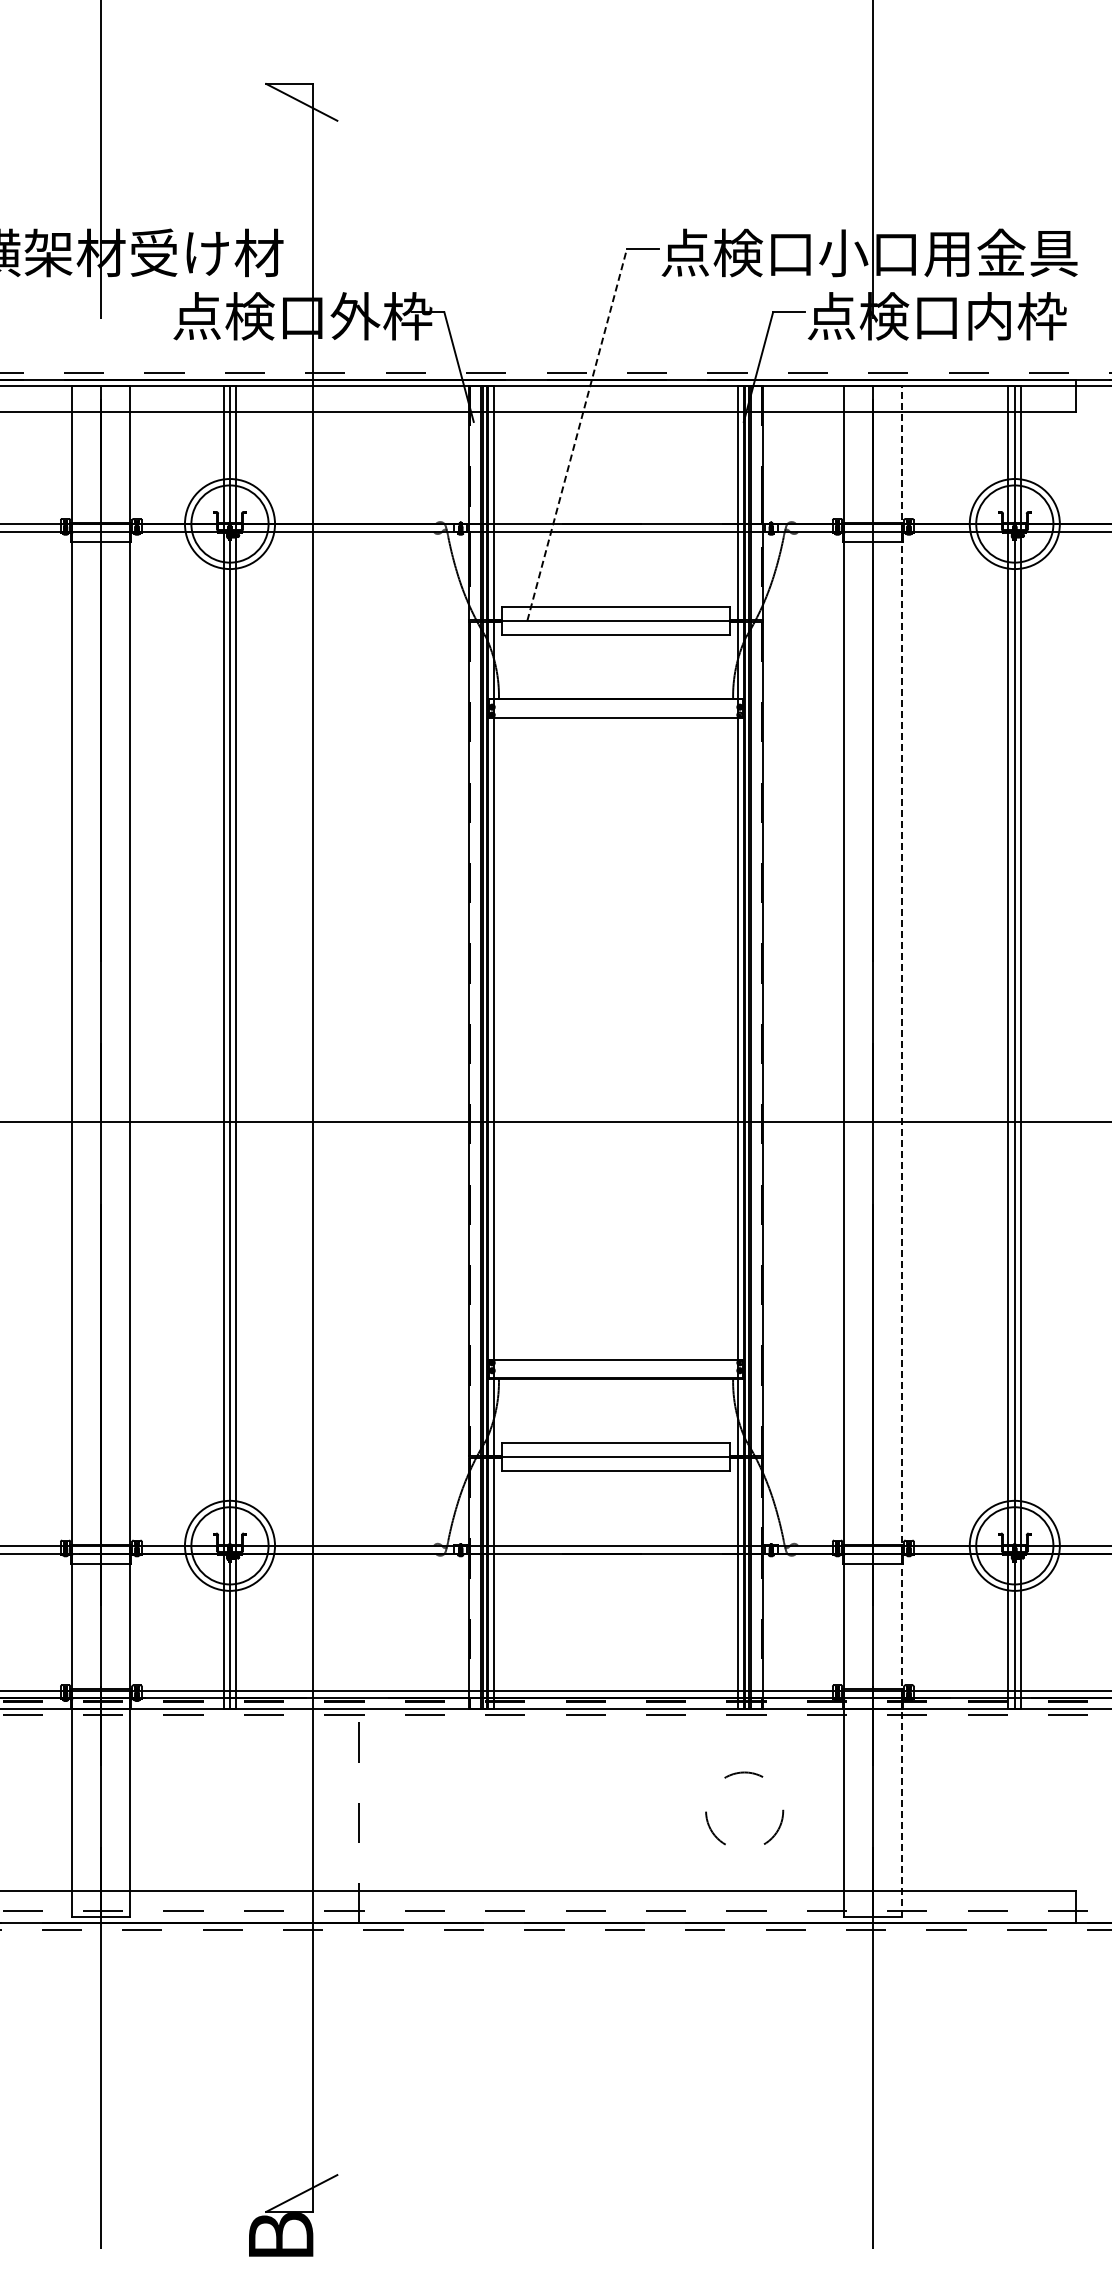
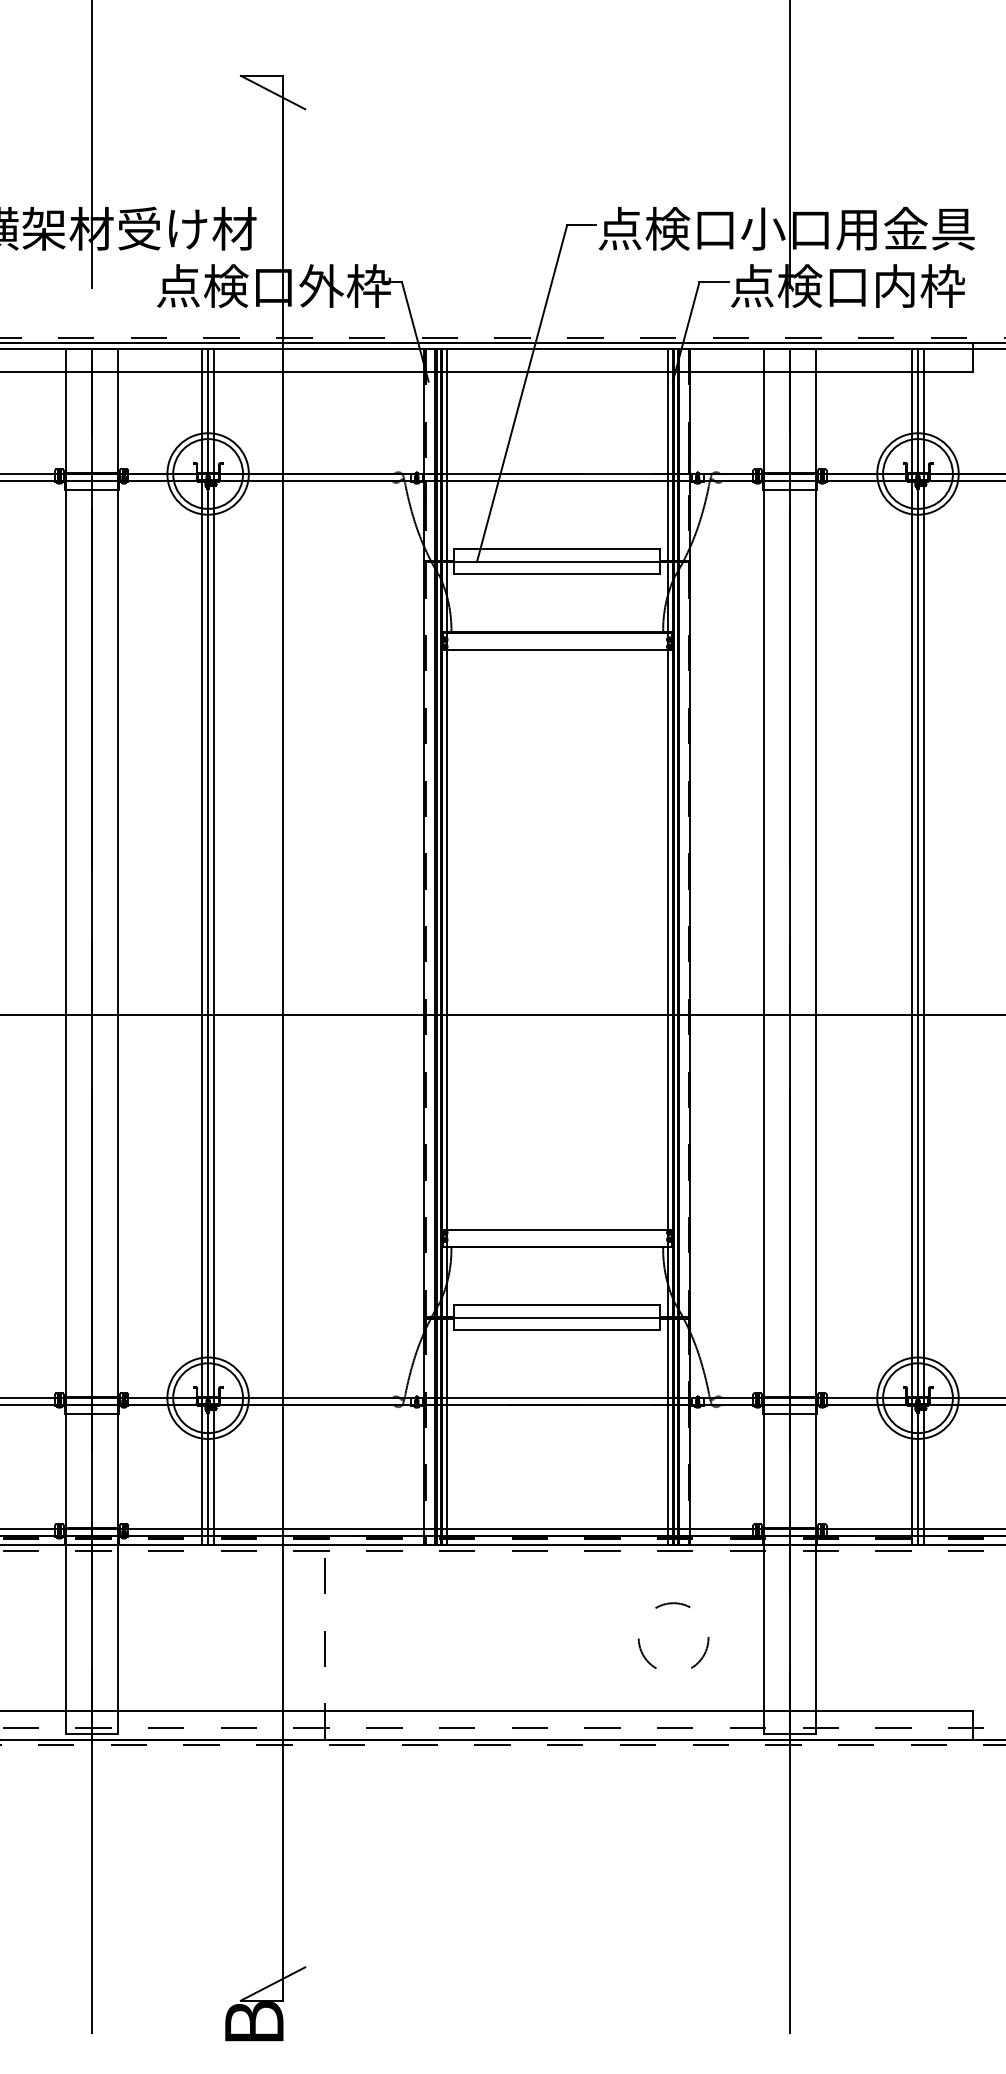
line: (577, 434) -> (522, 392), dashed -> solid
line: (902, 1151) -> (816, 1041), dashed -> solid

